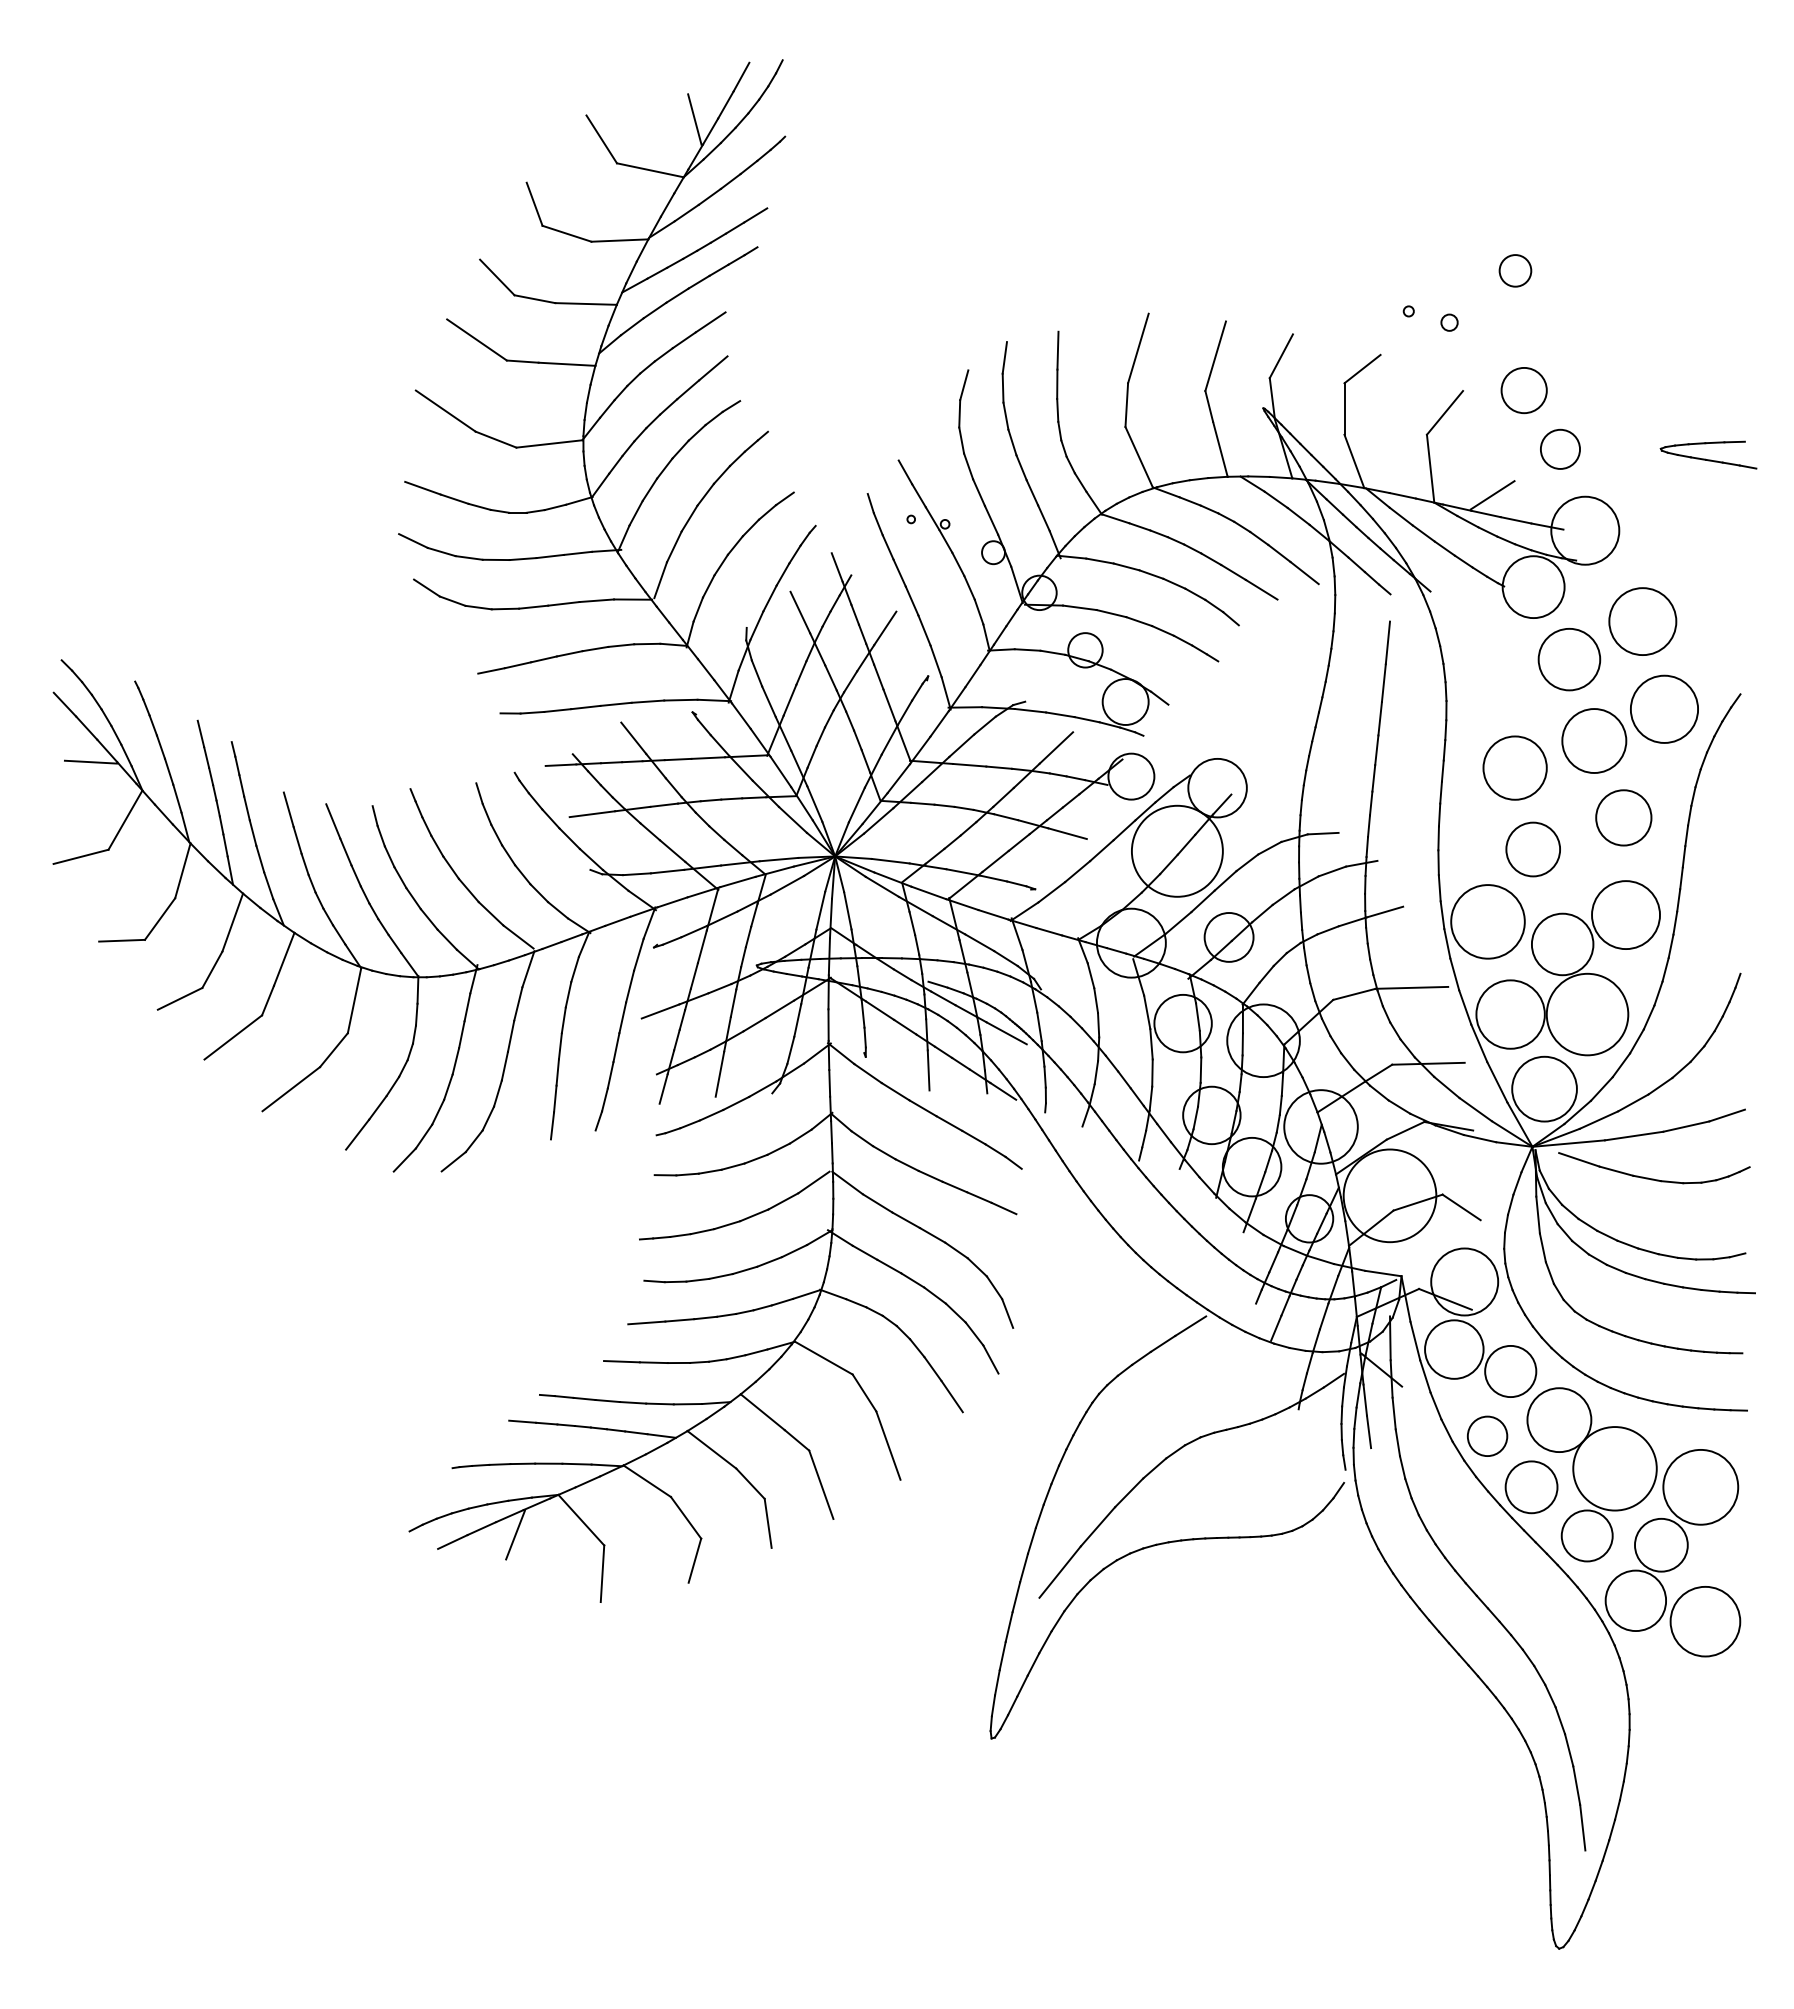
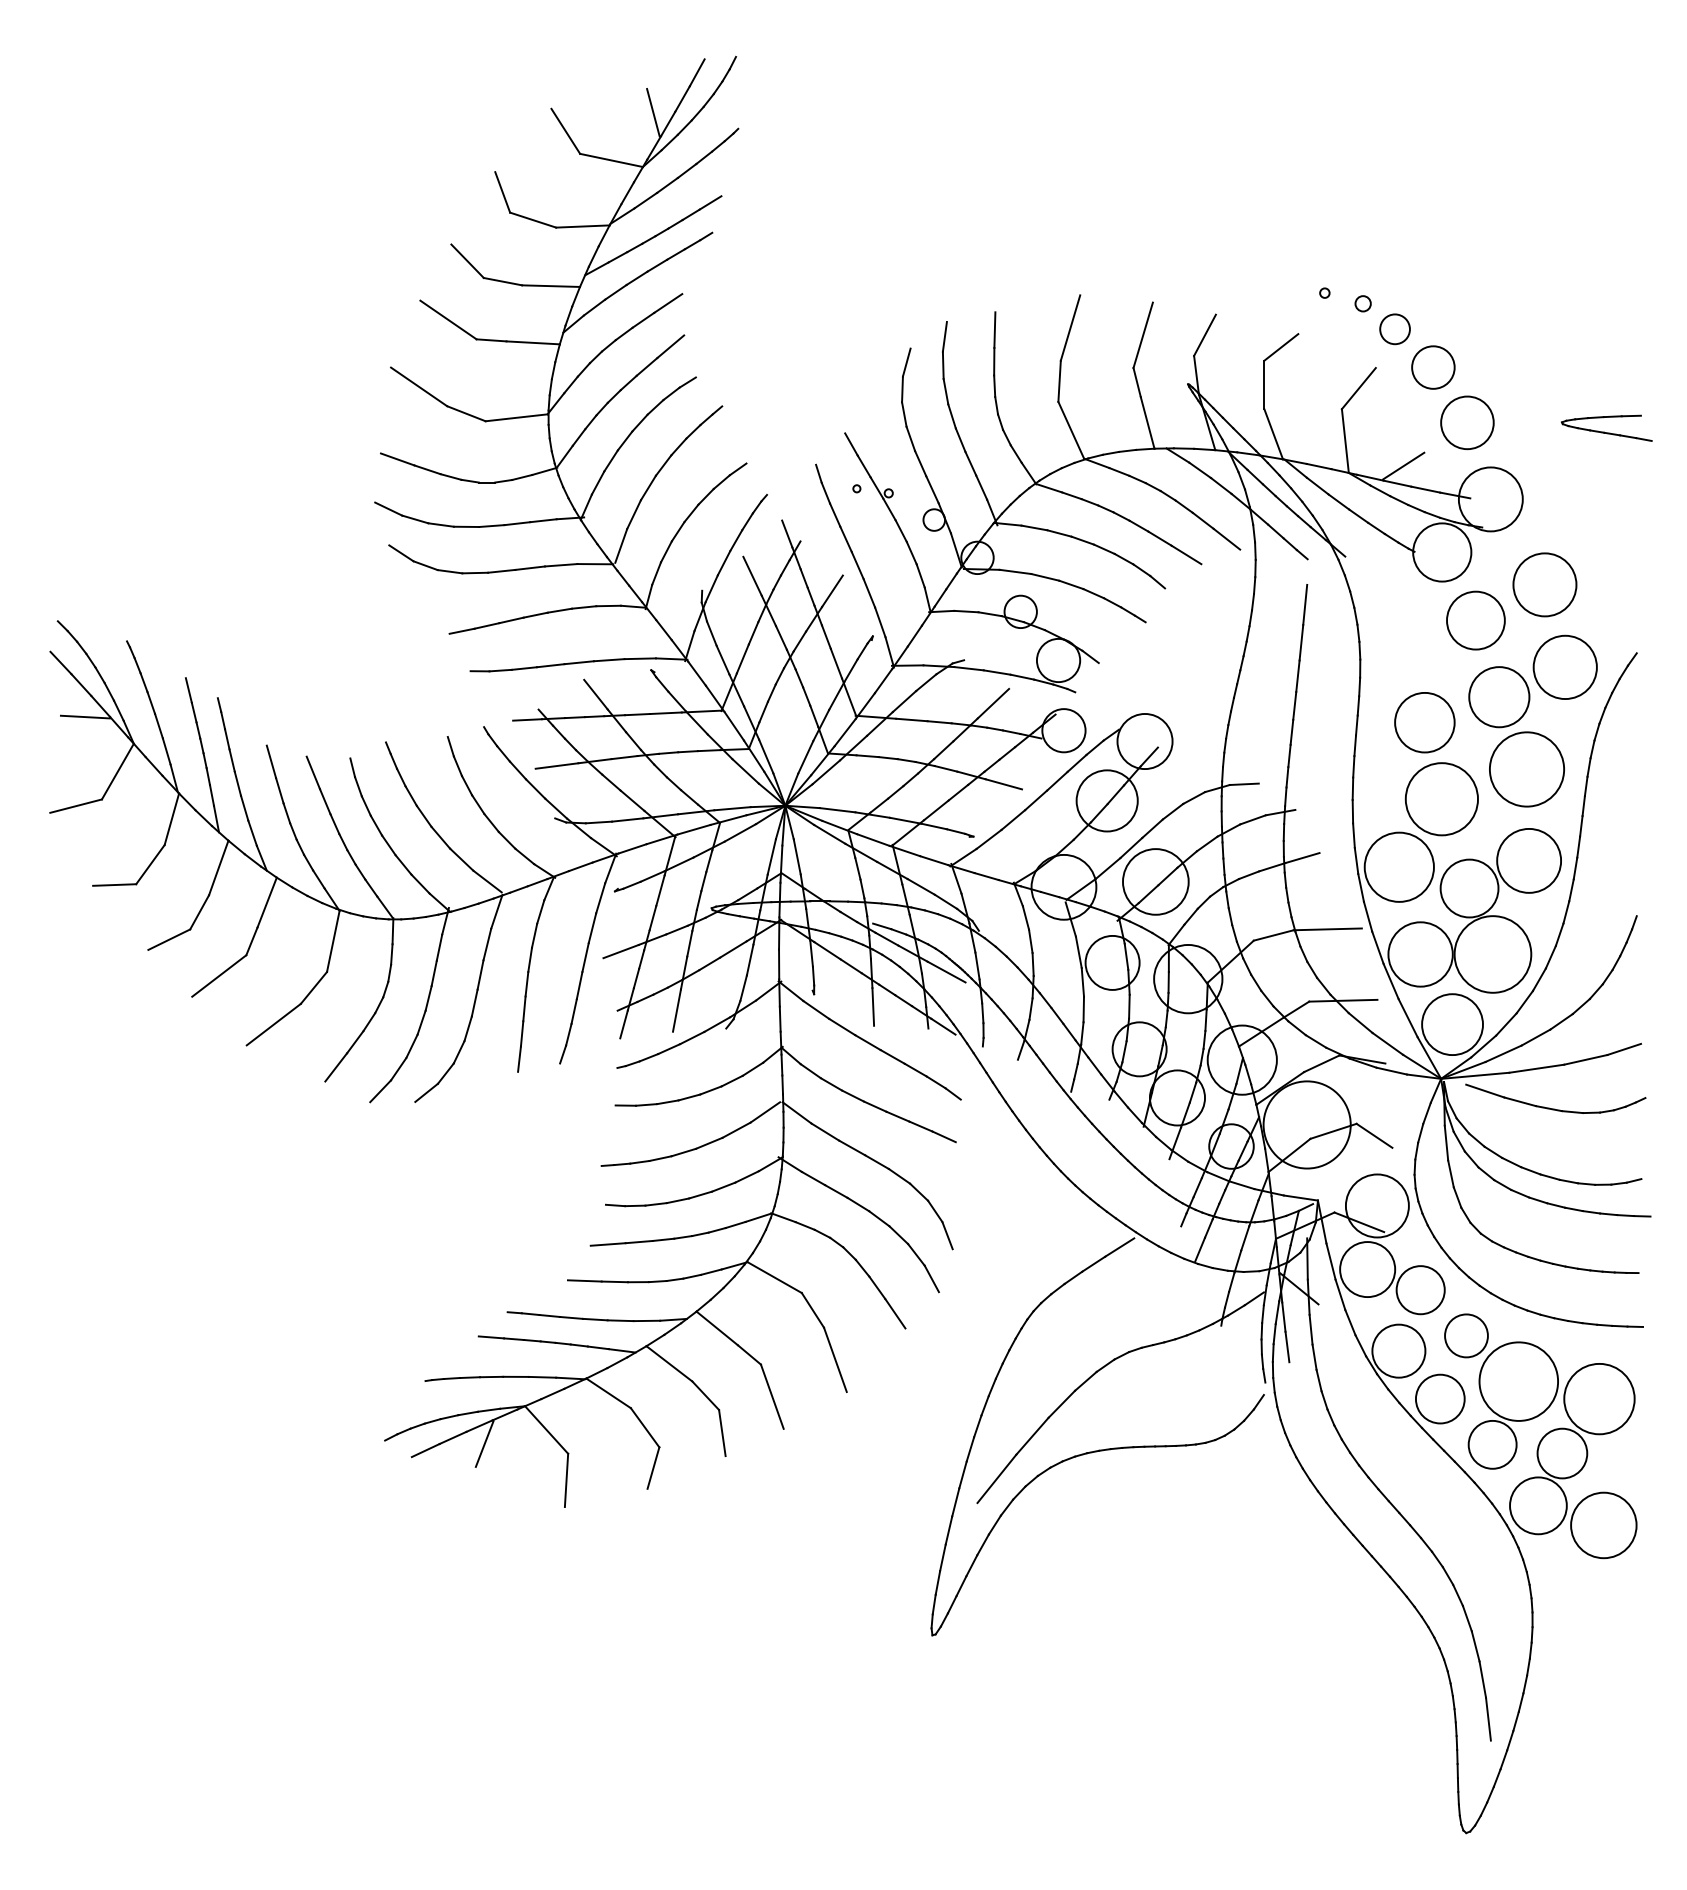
circle: (1515, 270) -> (1395, 328), moved
circle: (1560, 449) -> (1467, 423), size x1.43
circle: (1623, 817) -> (1526, 769), size x1.43
circle: (1532, 849) -> (1441, 799), size x1.43
circle: (1176, 850) -> (1106, 800), size x0.71
circle: (1229, 937) -> (1156, 881), size x1.43
circle: (1559, 1419) -> (1466, 1335), size x0.71
circle: (1487, 1436) -> (1398, 1351), size x1.43

